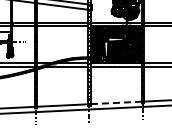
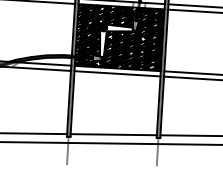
line: (116, 102) -> (114, 133), dashed -> solid

